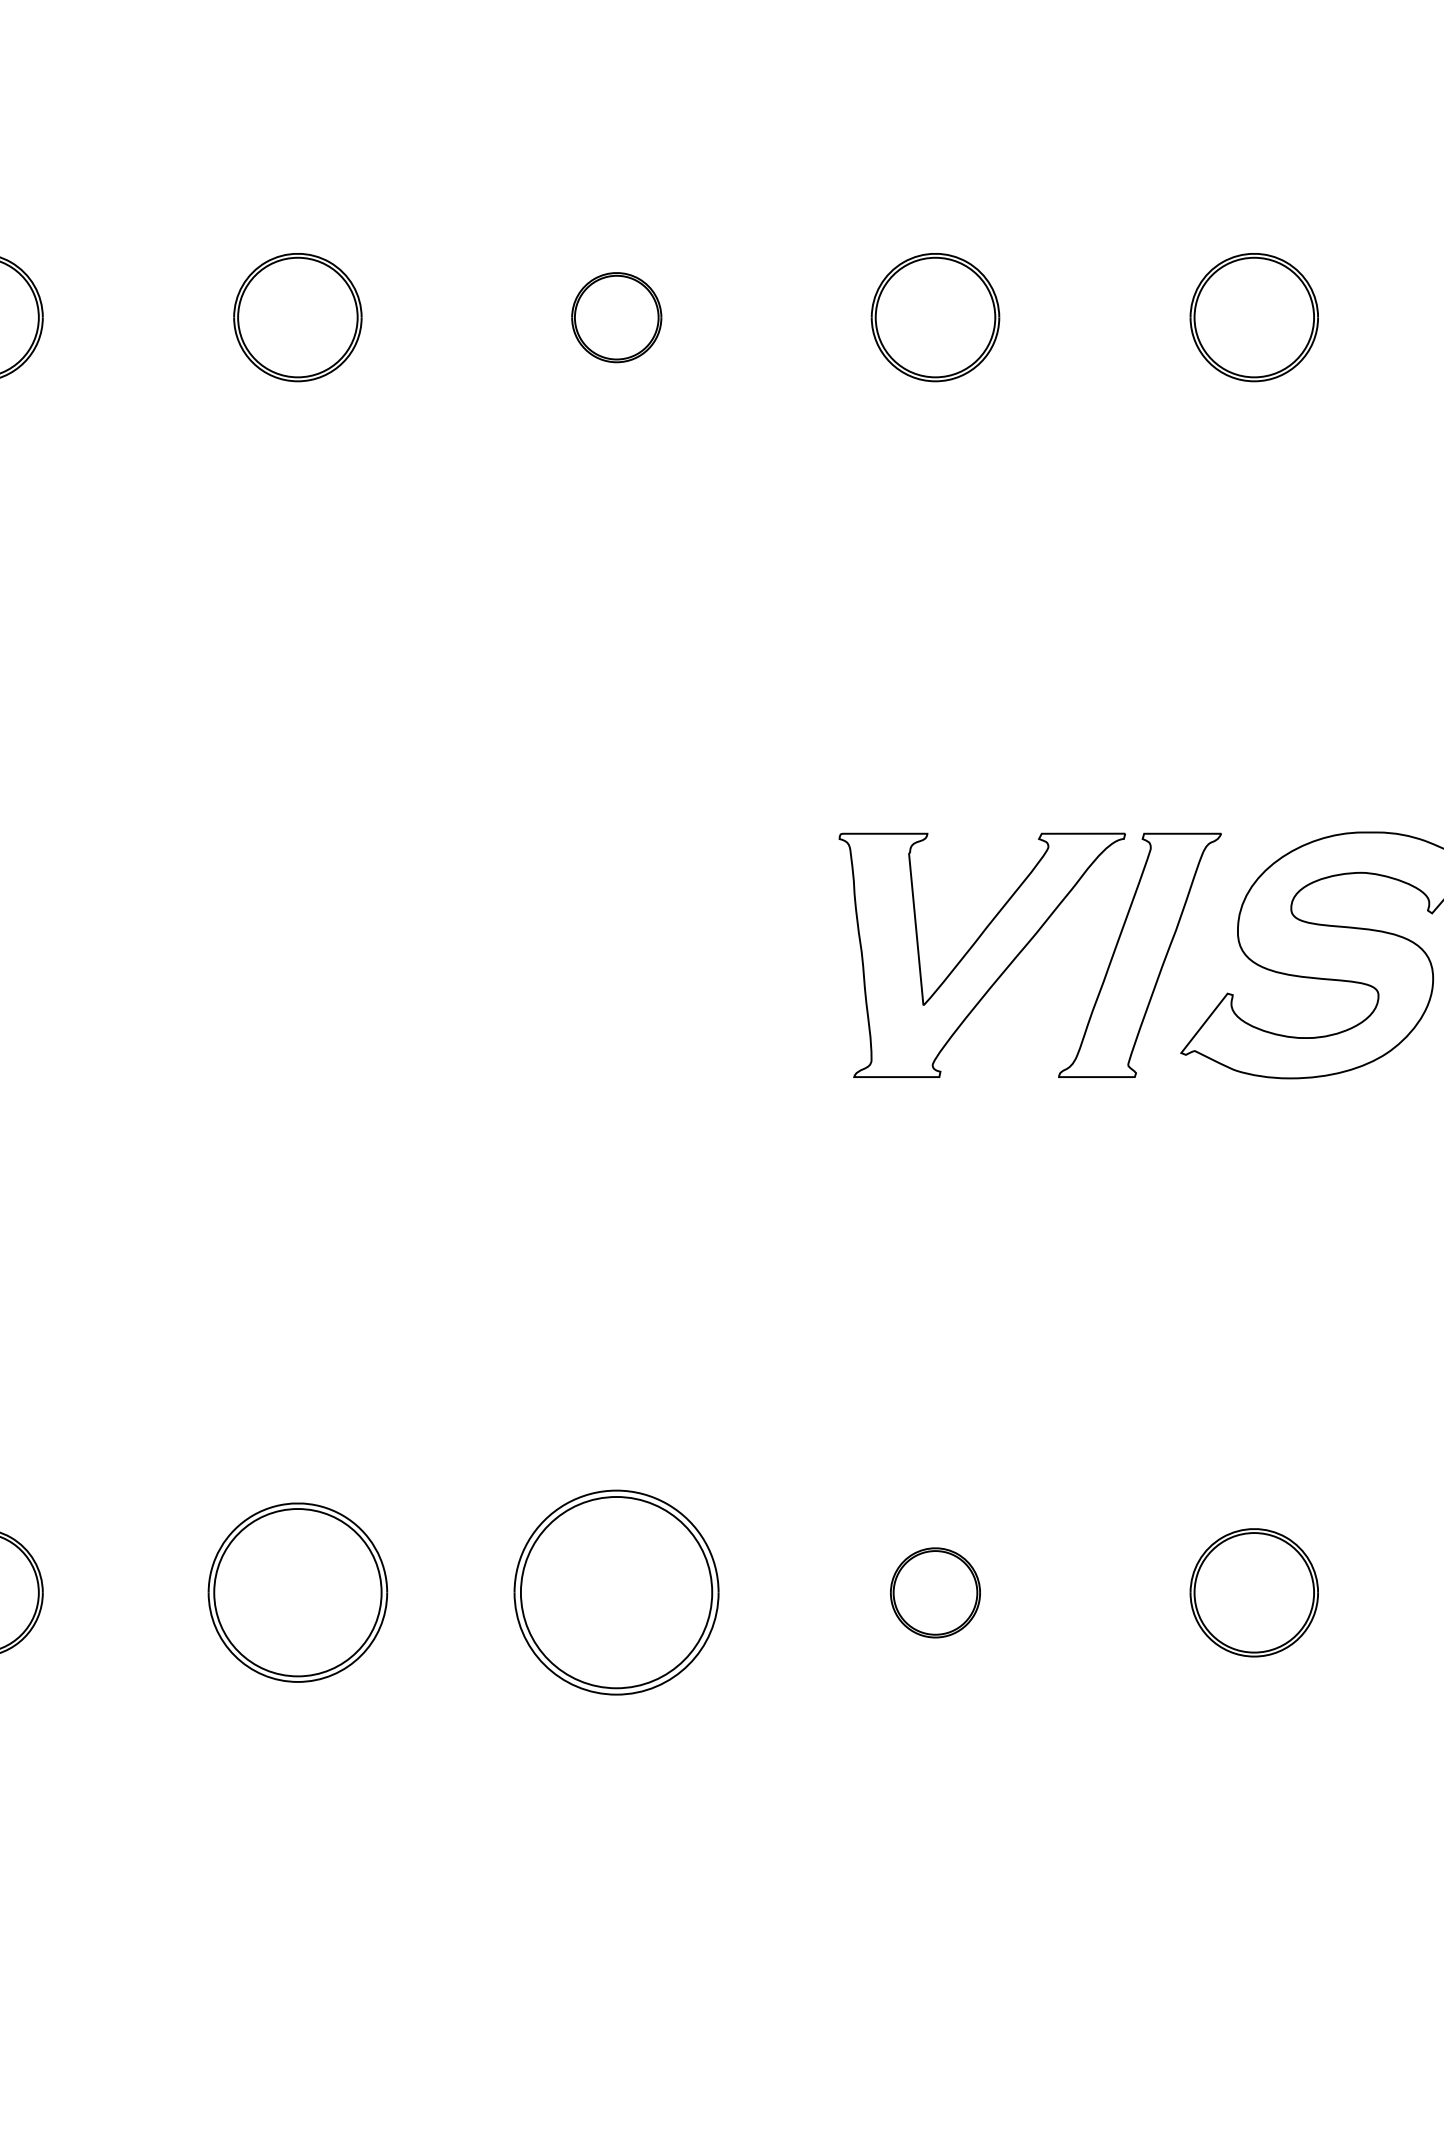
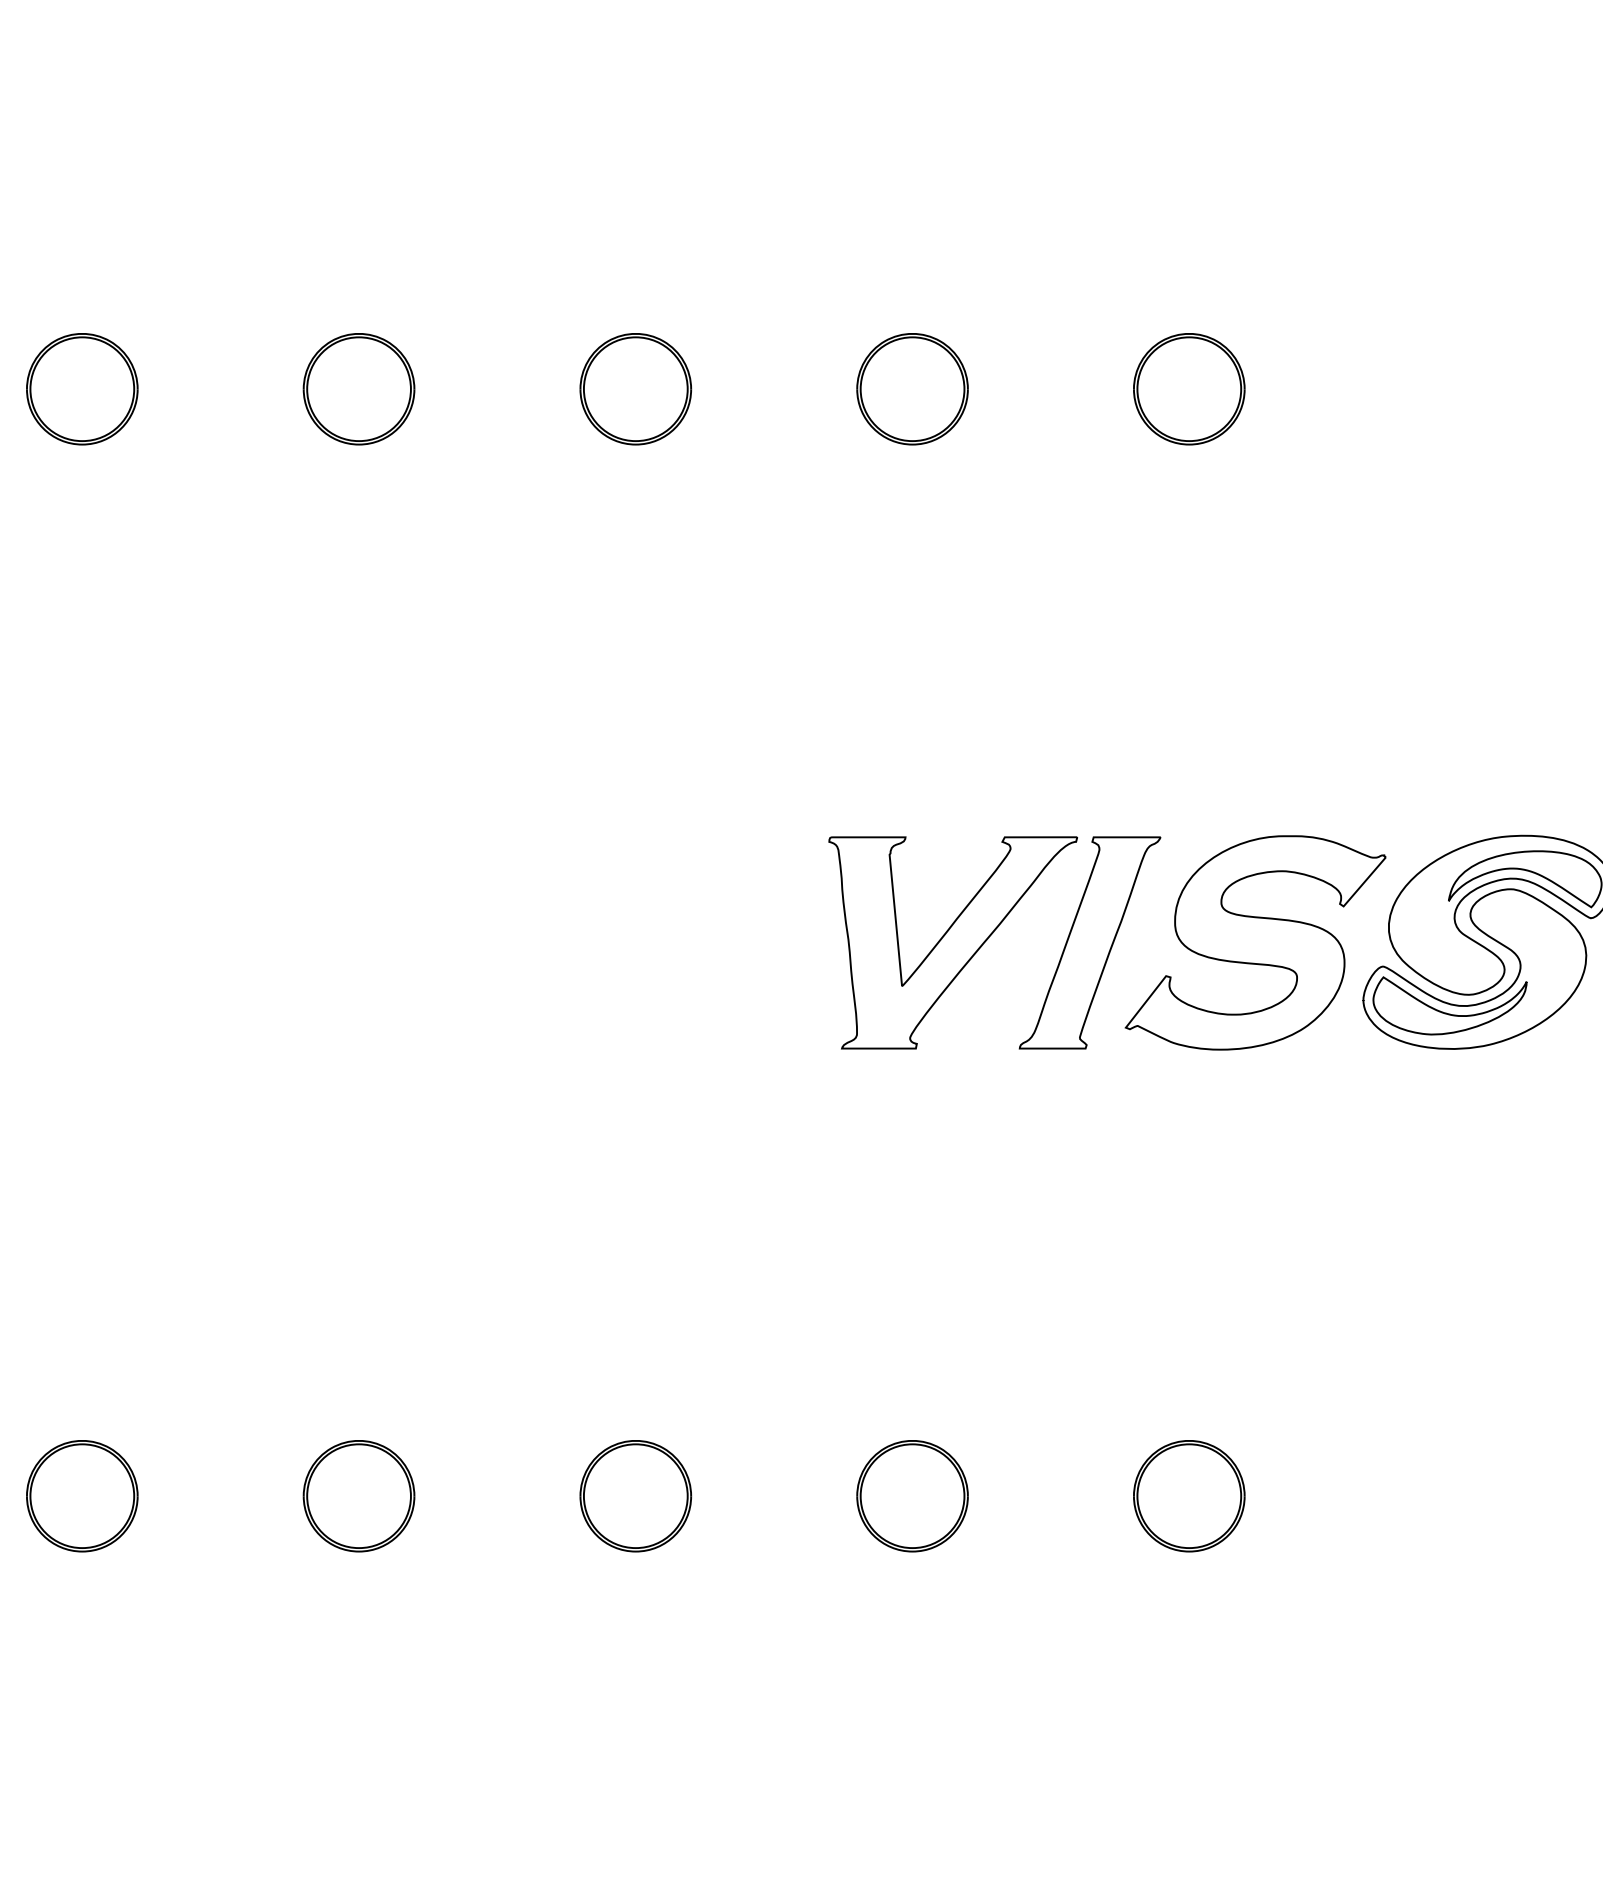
part: (616, 317) -> (635, 389), size x1.43
part: (297, 1593) -> (358, 1496), size x0.71
part: (616, 1593) -> (635, 1496), size x0.62
part: (935, 1593) -> (912, 1496), size x1.43

